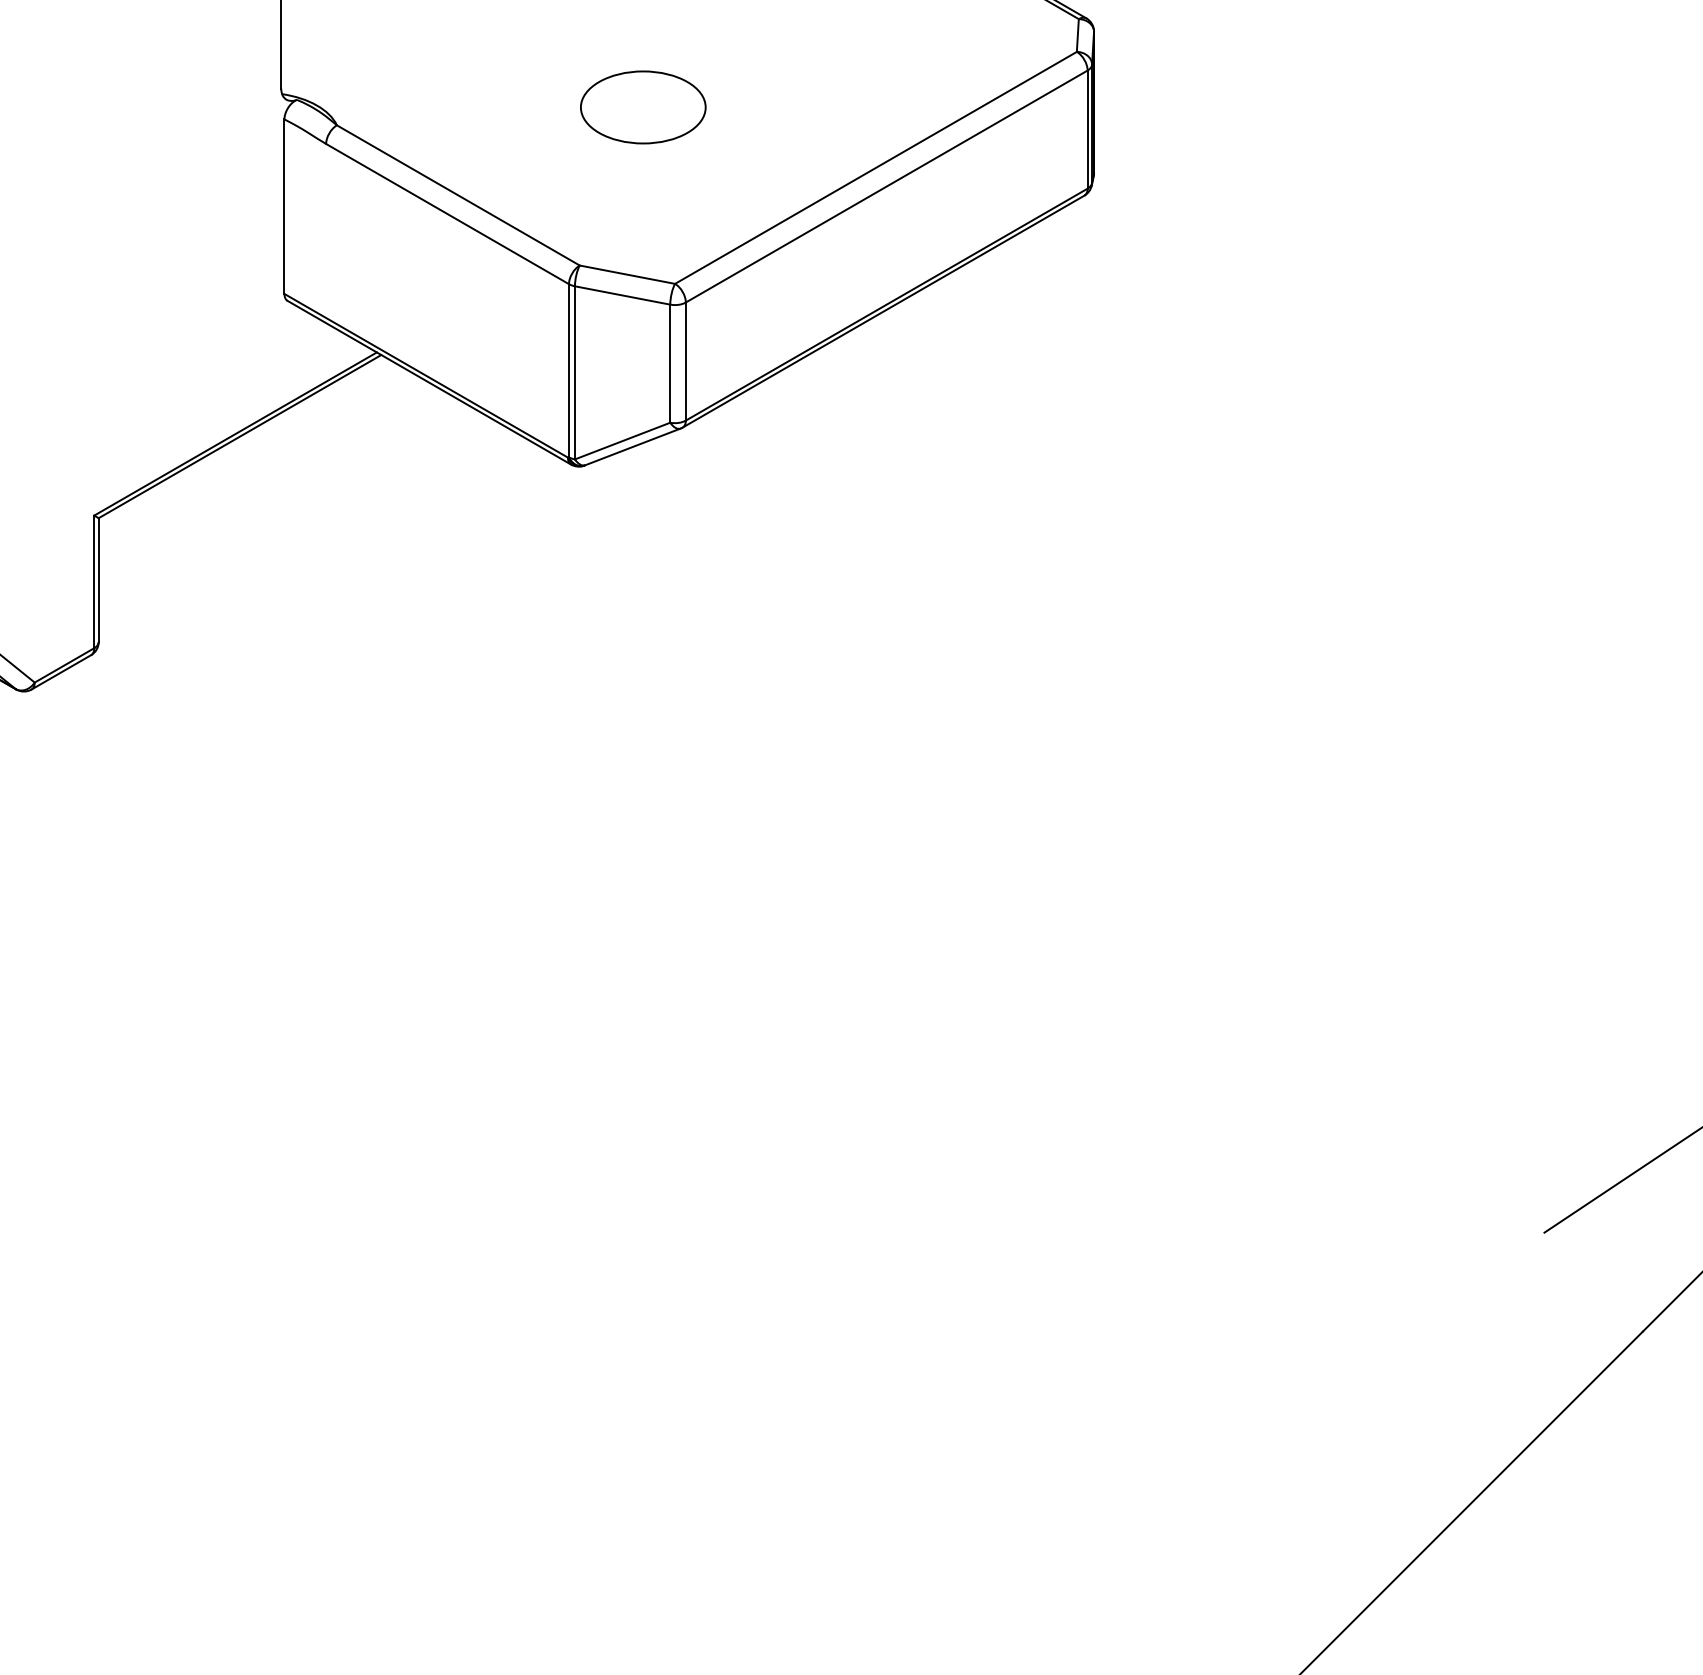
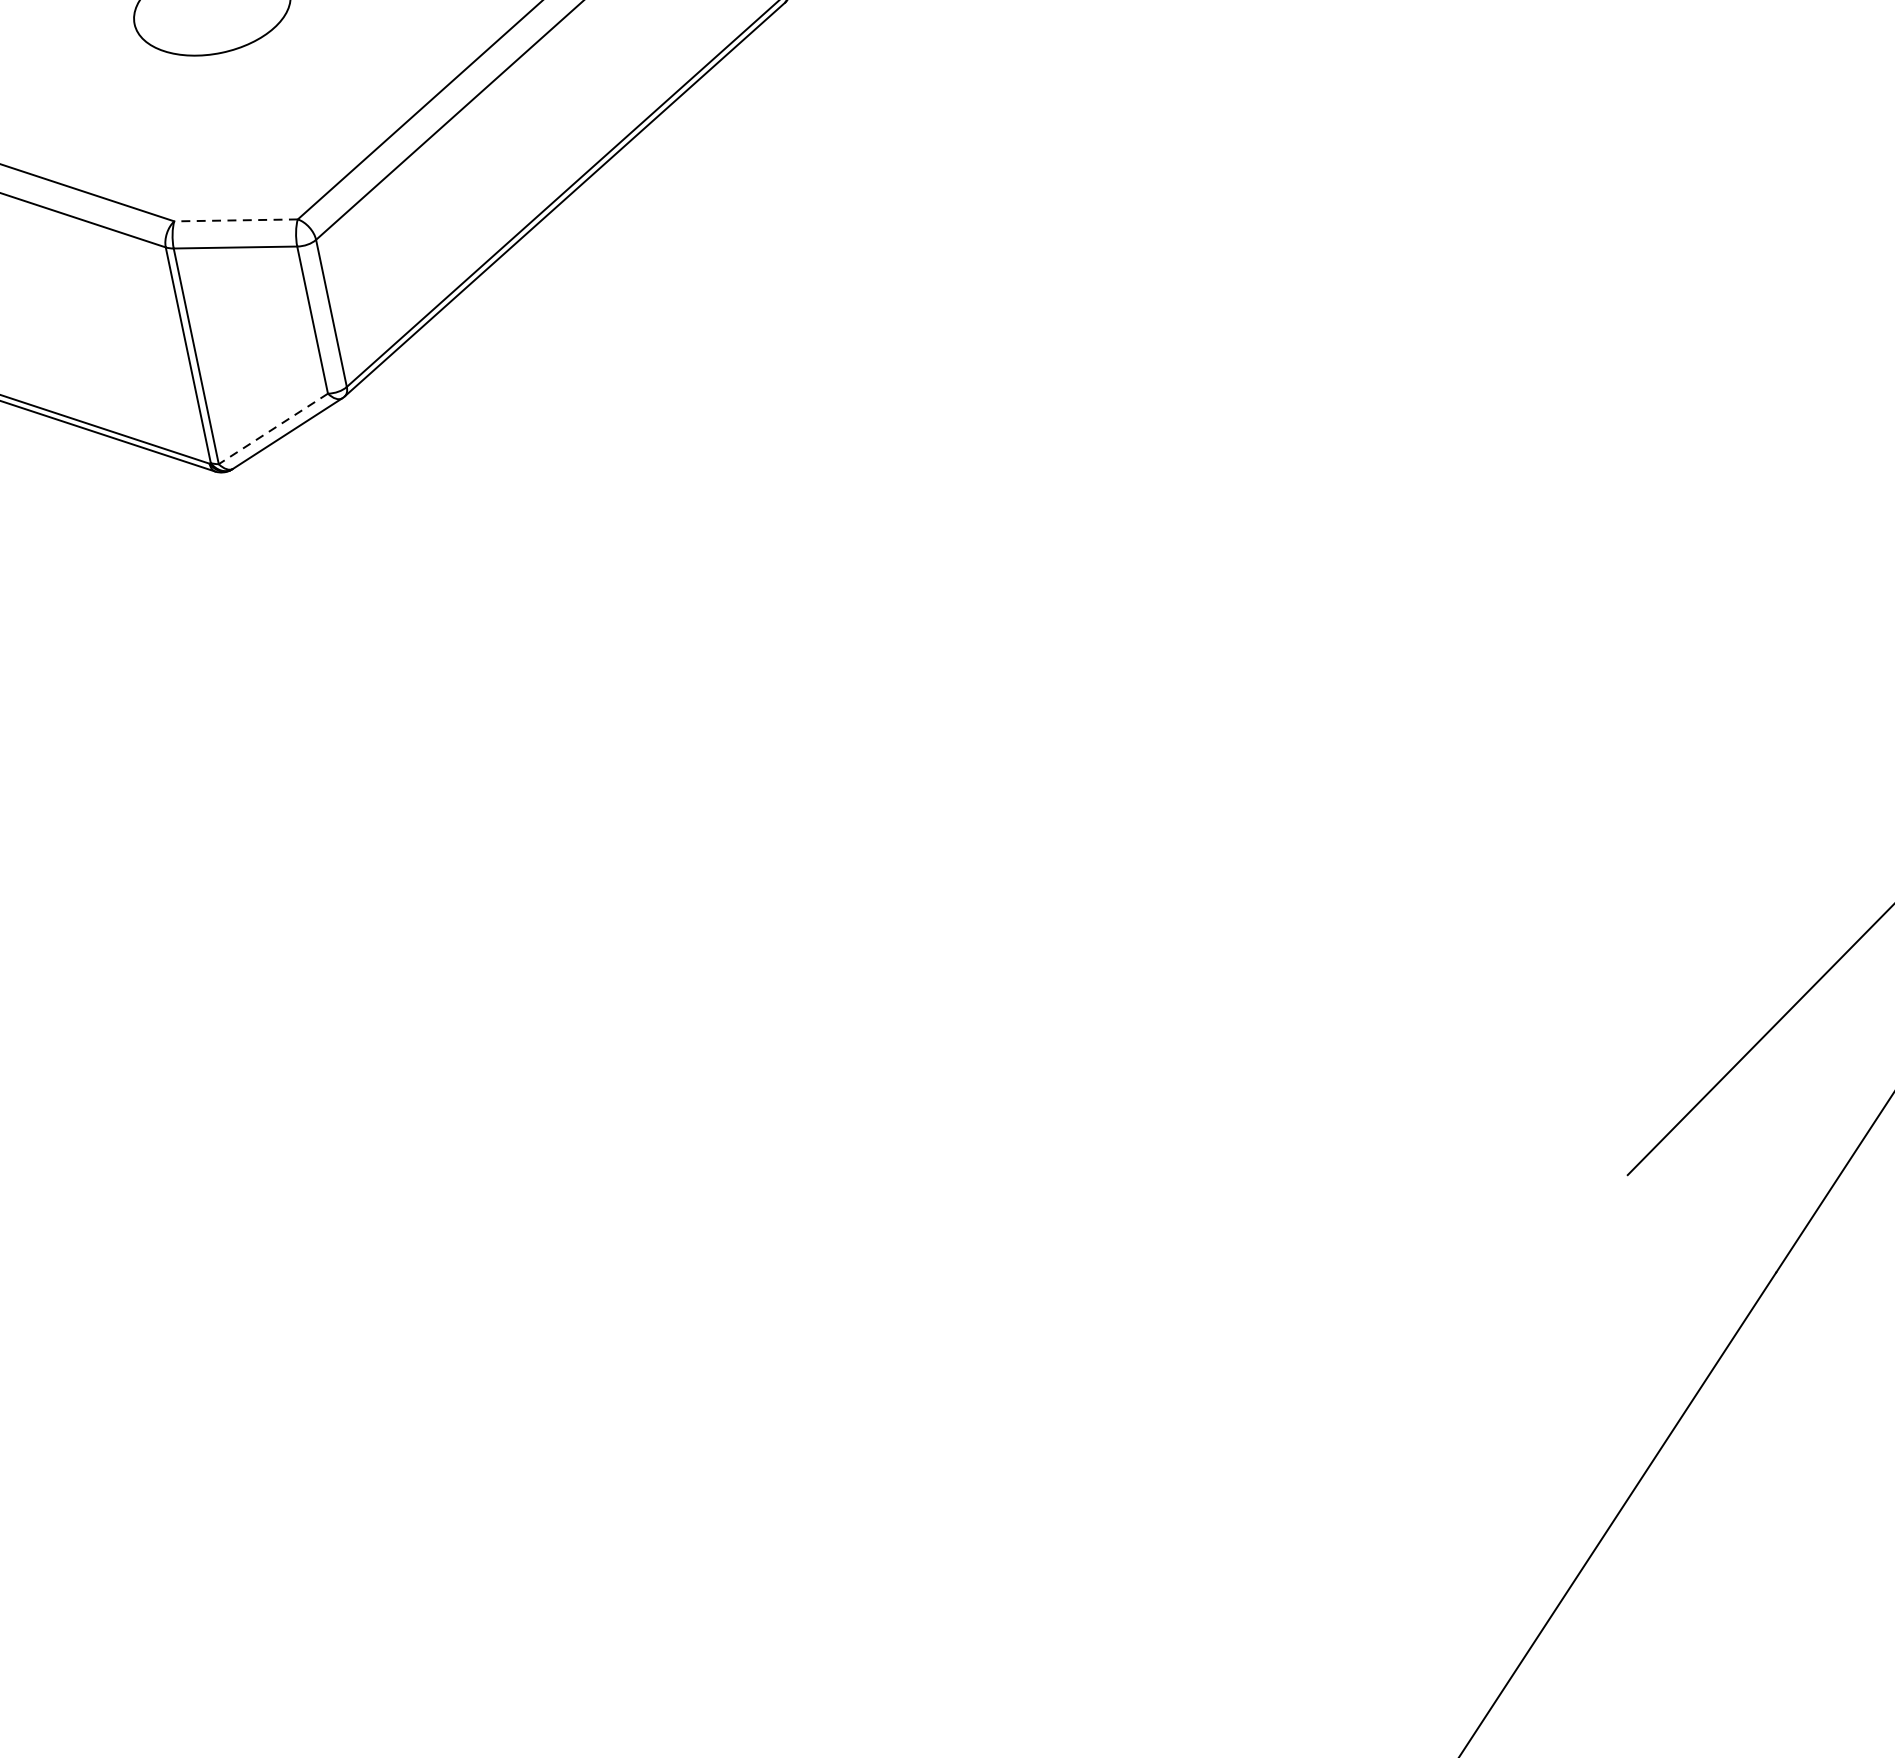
line: (627, 274) -> (236, 220), solid -> dashed
line: (622, 441) -> (273, 429), solid -> dashed

